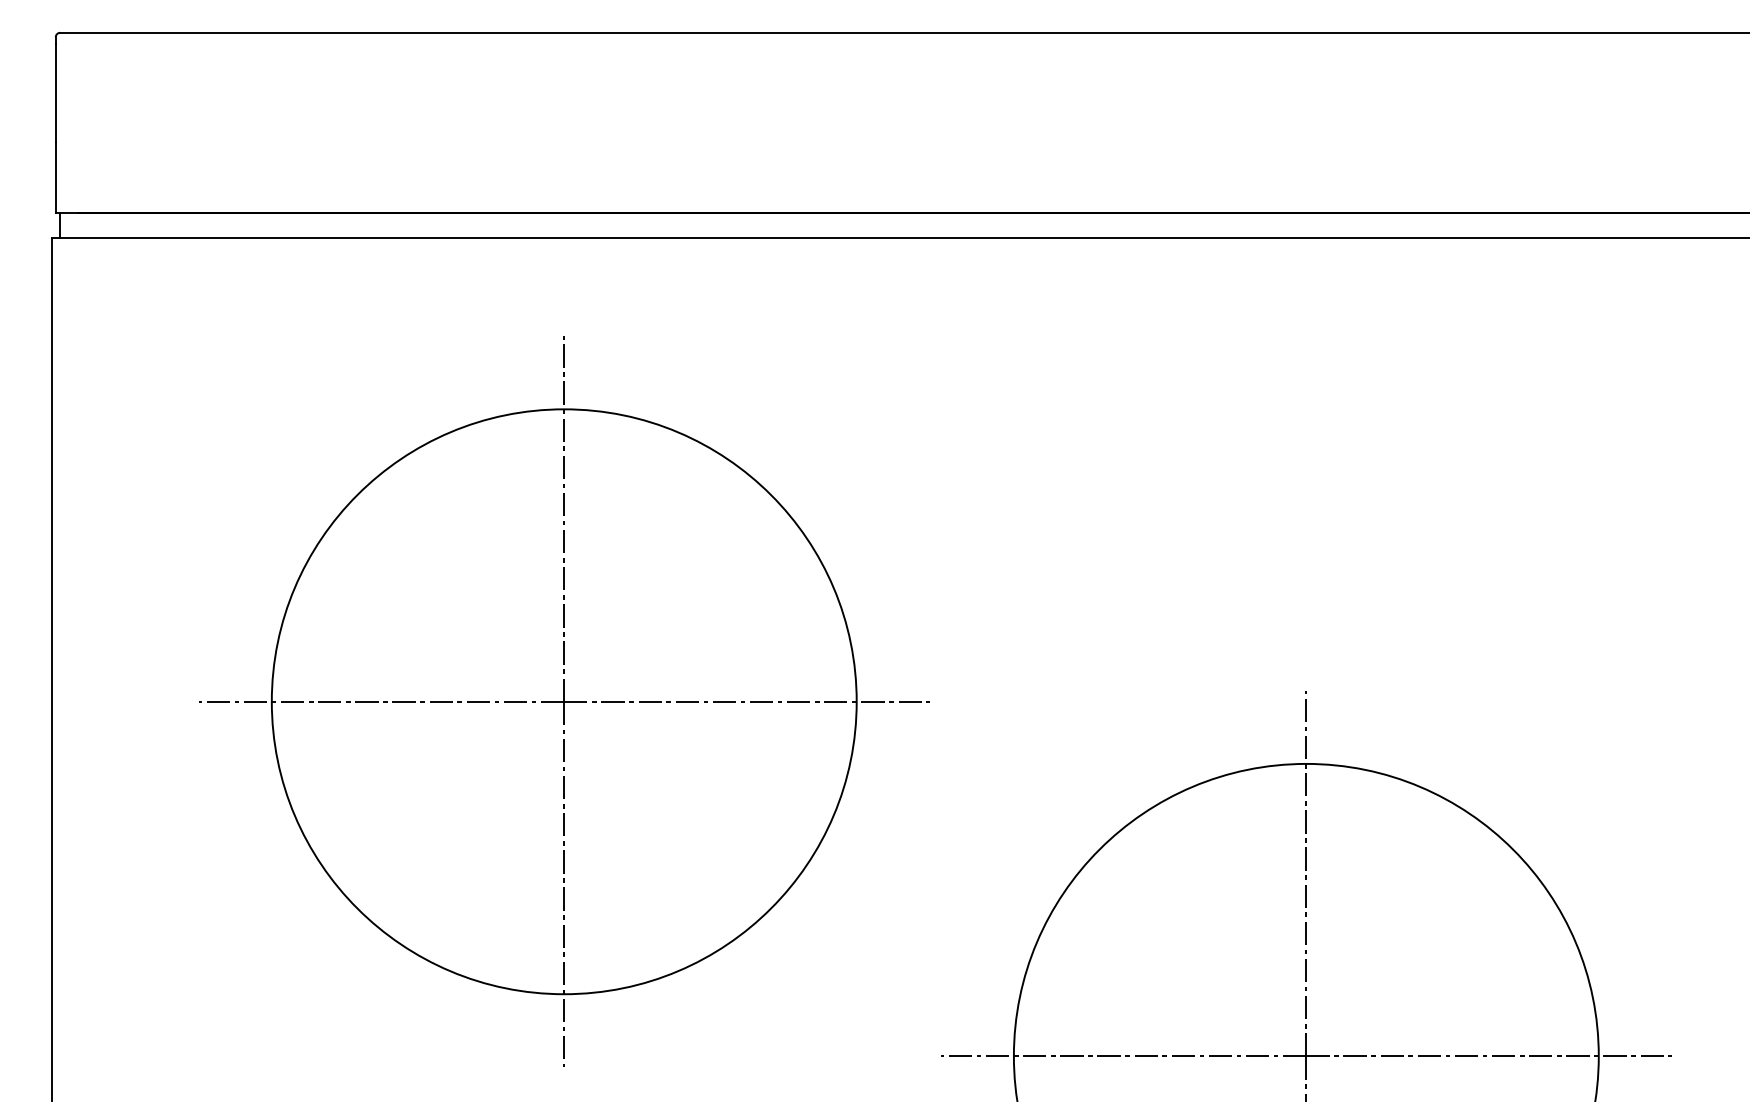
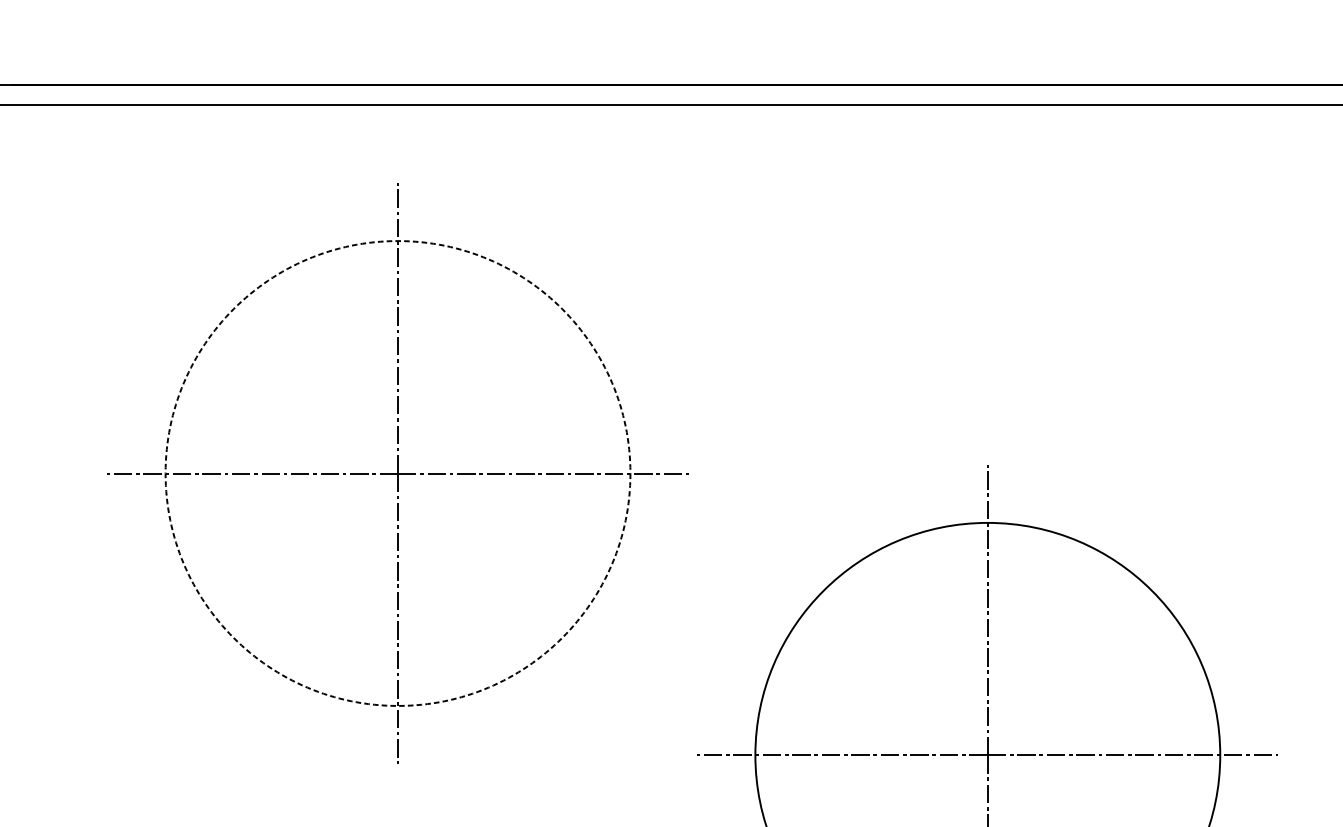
circle: (563, 701) -> (397, 473), solid -> dashed

